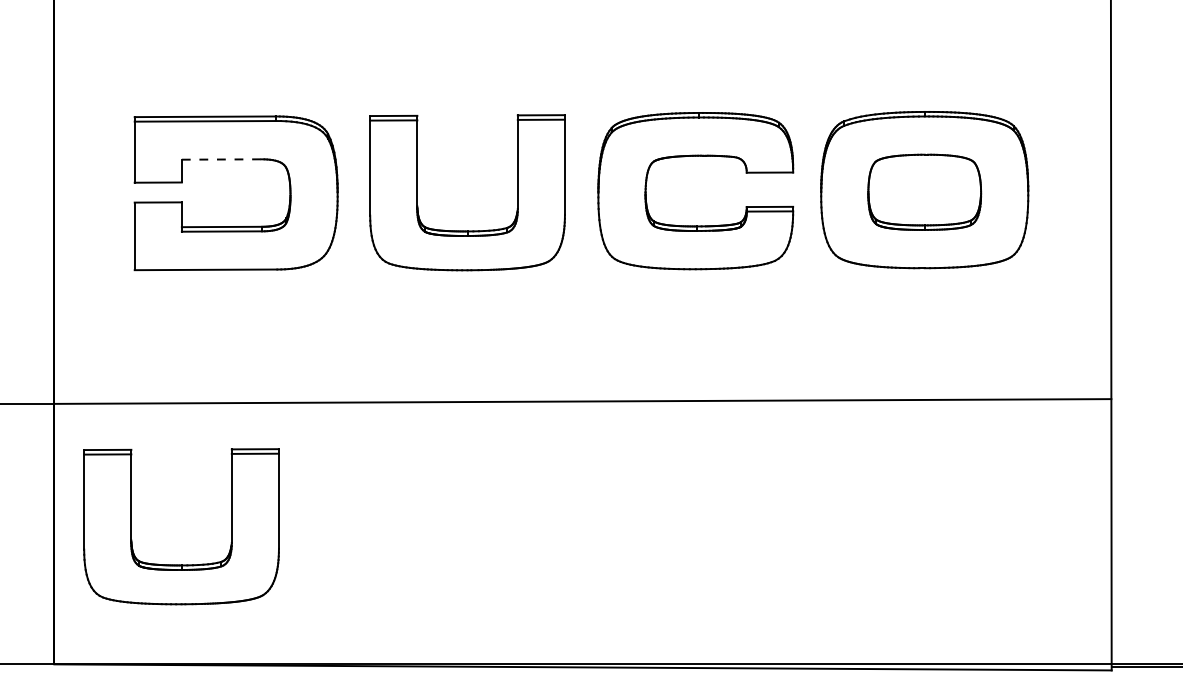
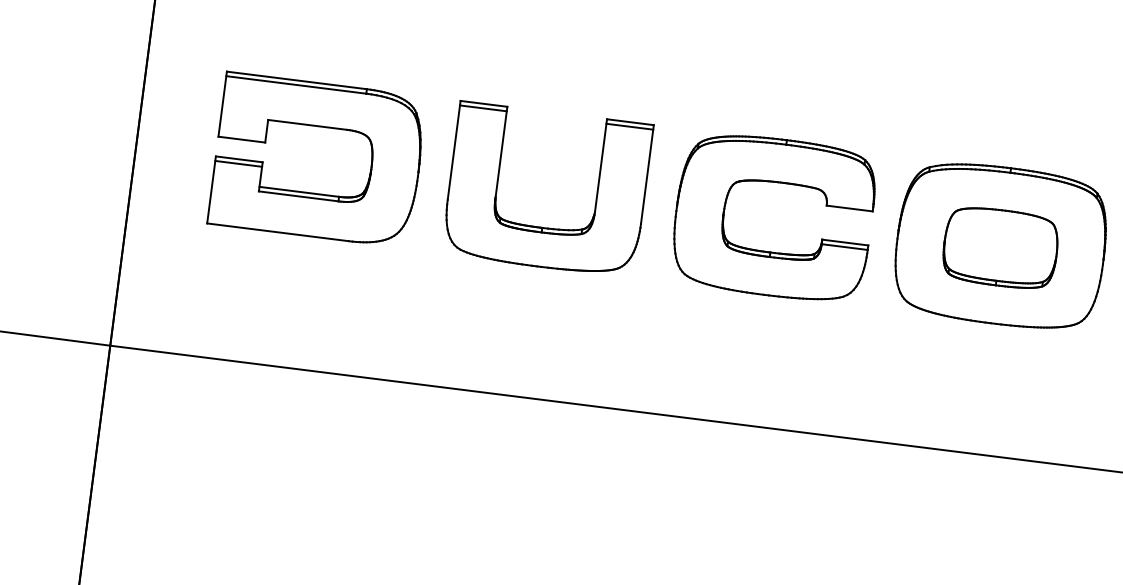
line: (221, 159) -> (307, 124), dashed -> solid
line: (157, 206) -> (238, 163), added
part: (181, 564) -> (215, 521), removed

